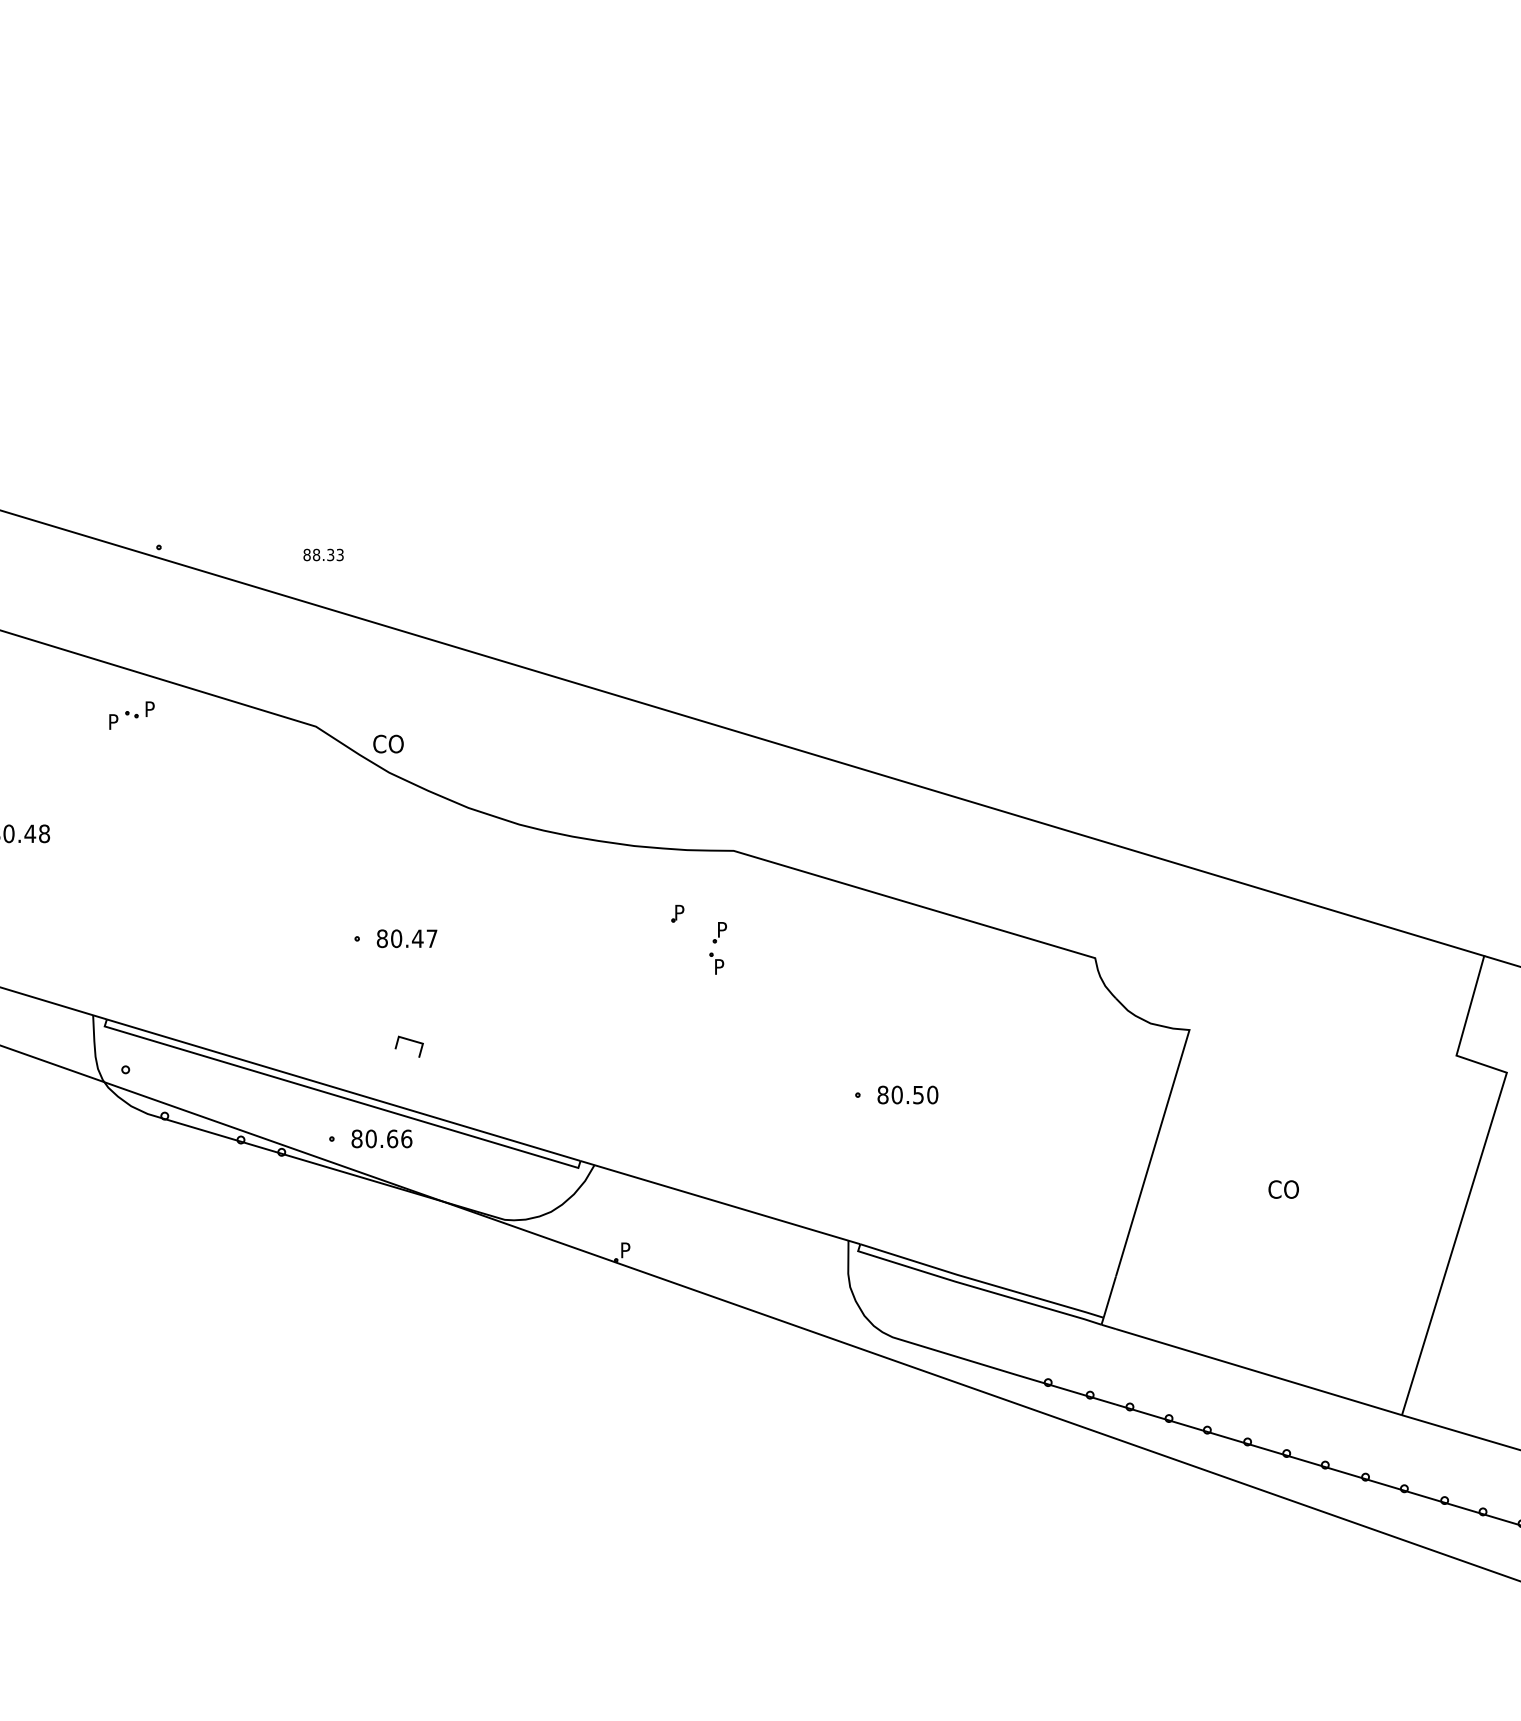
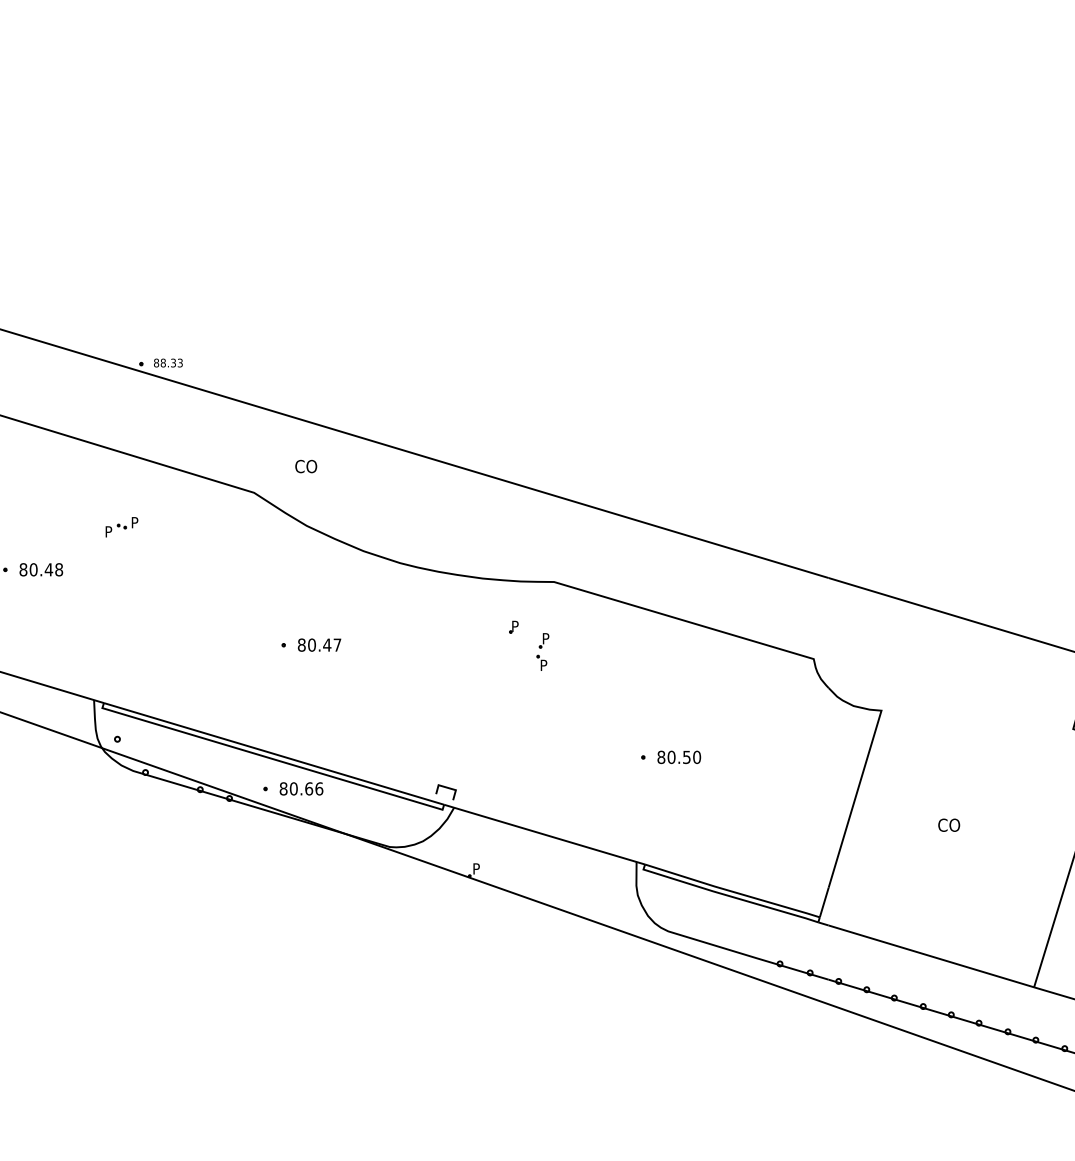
text: (323, 554) -> (168, 362), moved
part: (131, 715) -> (121, 527), moved
text: (388, 743) -> (306, 466), moved
line: (410, 1041) -> (446, 788), moved

